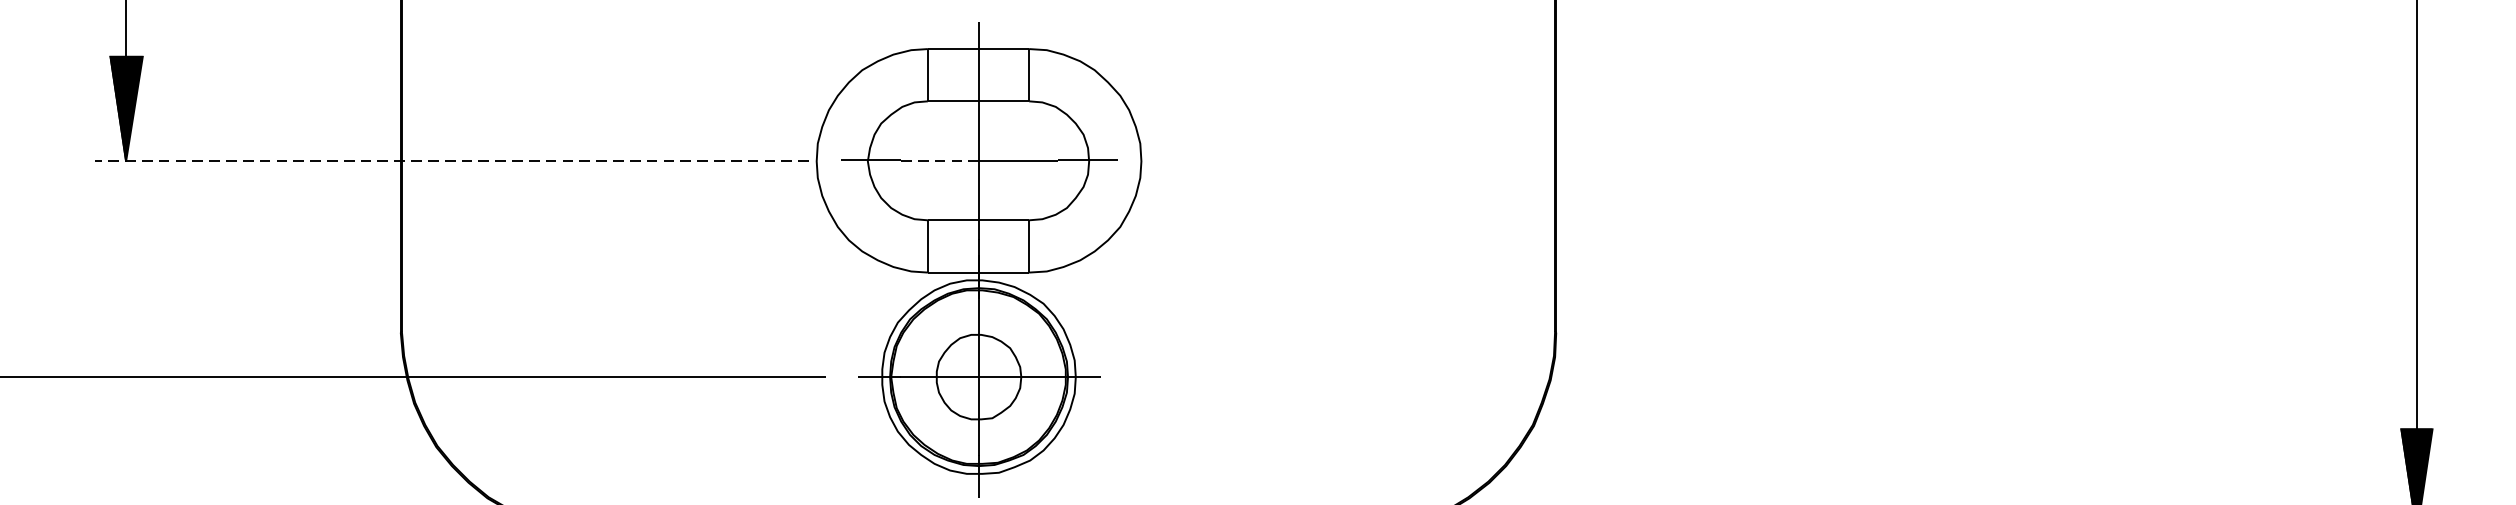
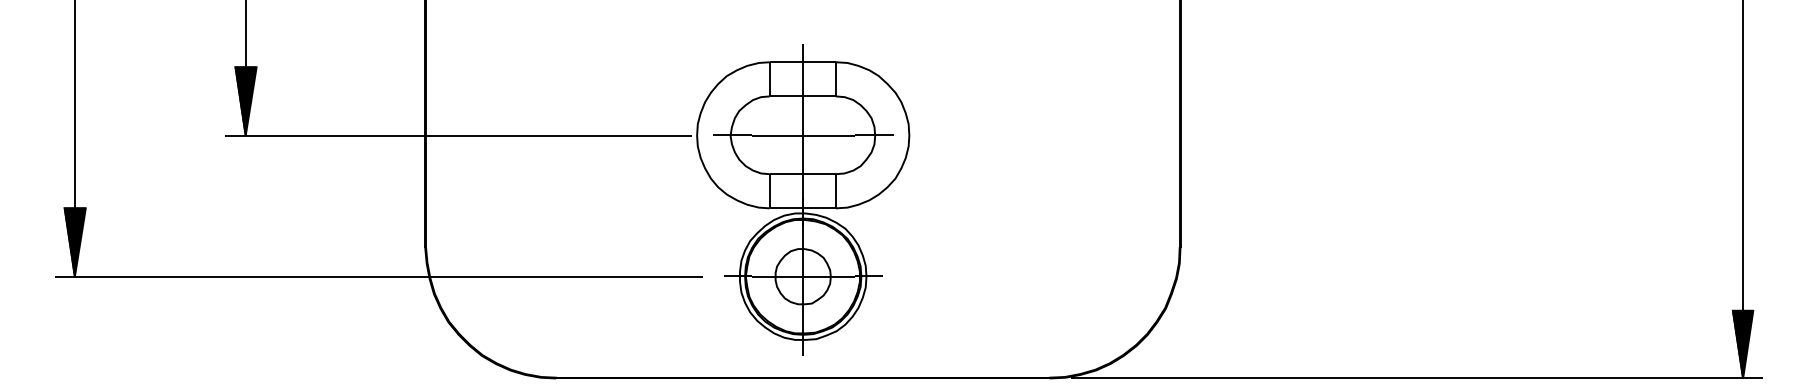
line: (451, 161) -> (458, 135), dashed -> solid
line: (939, 161) -> (777, 135), dashed -> solid

